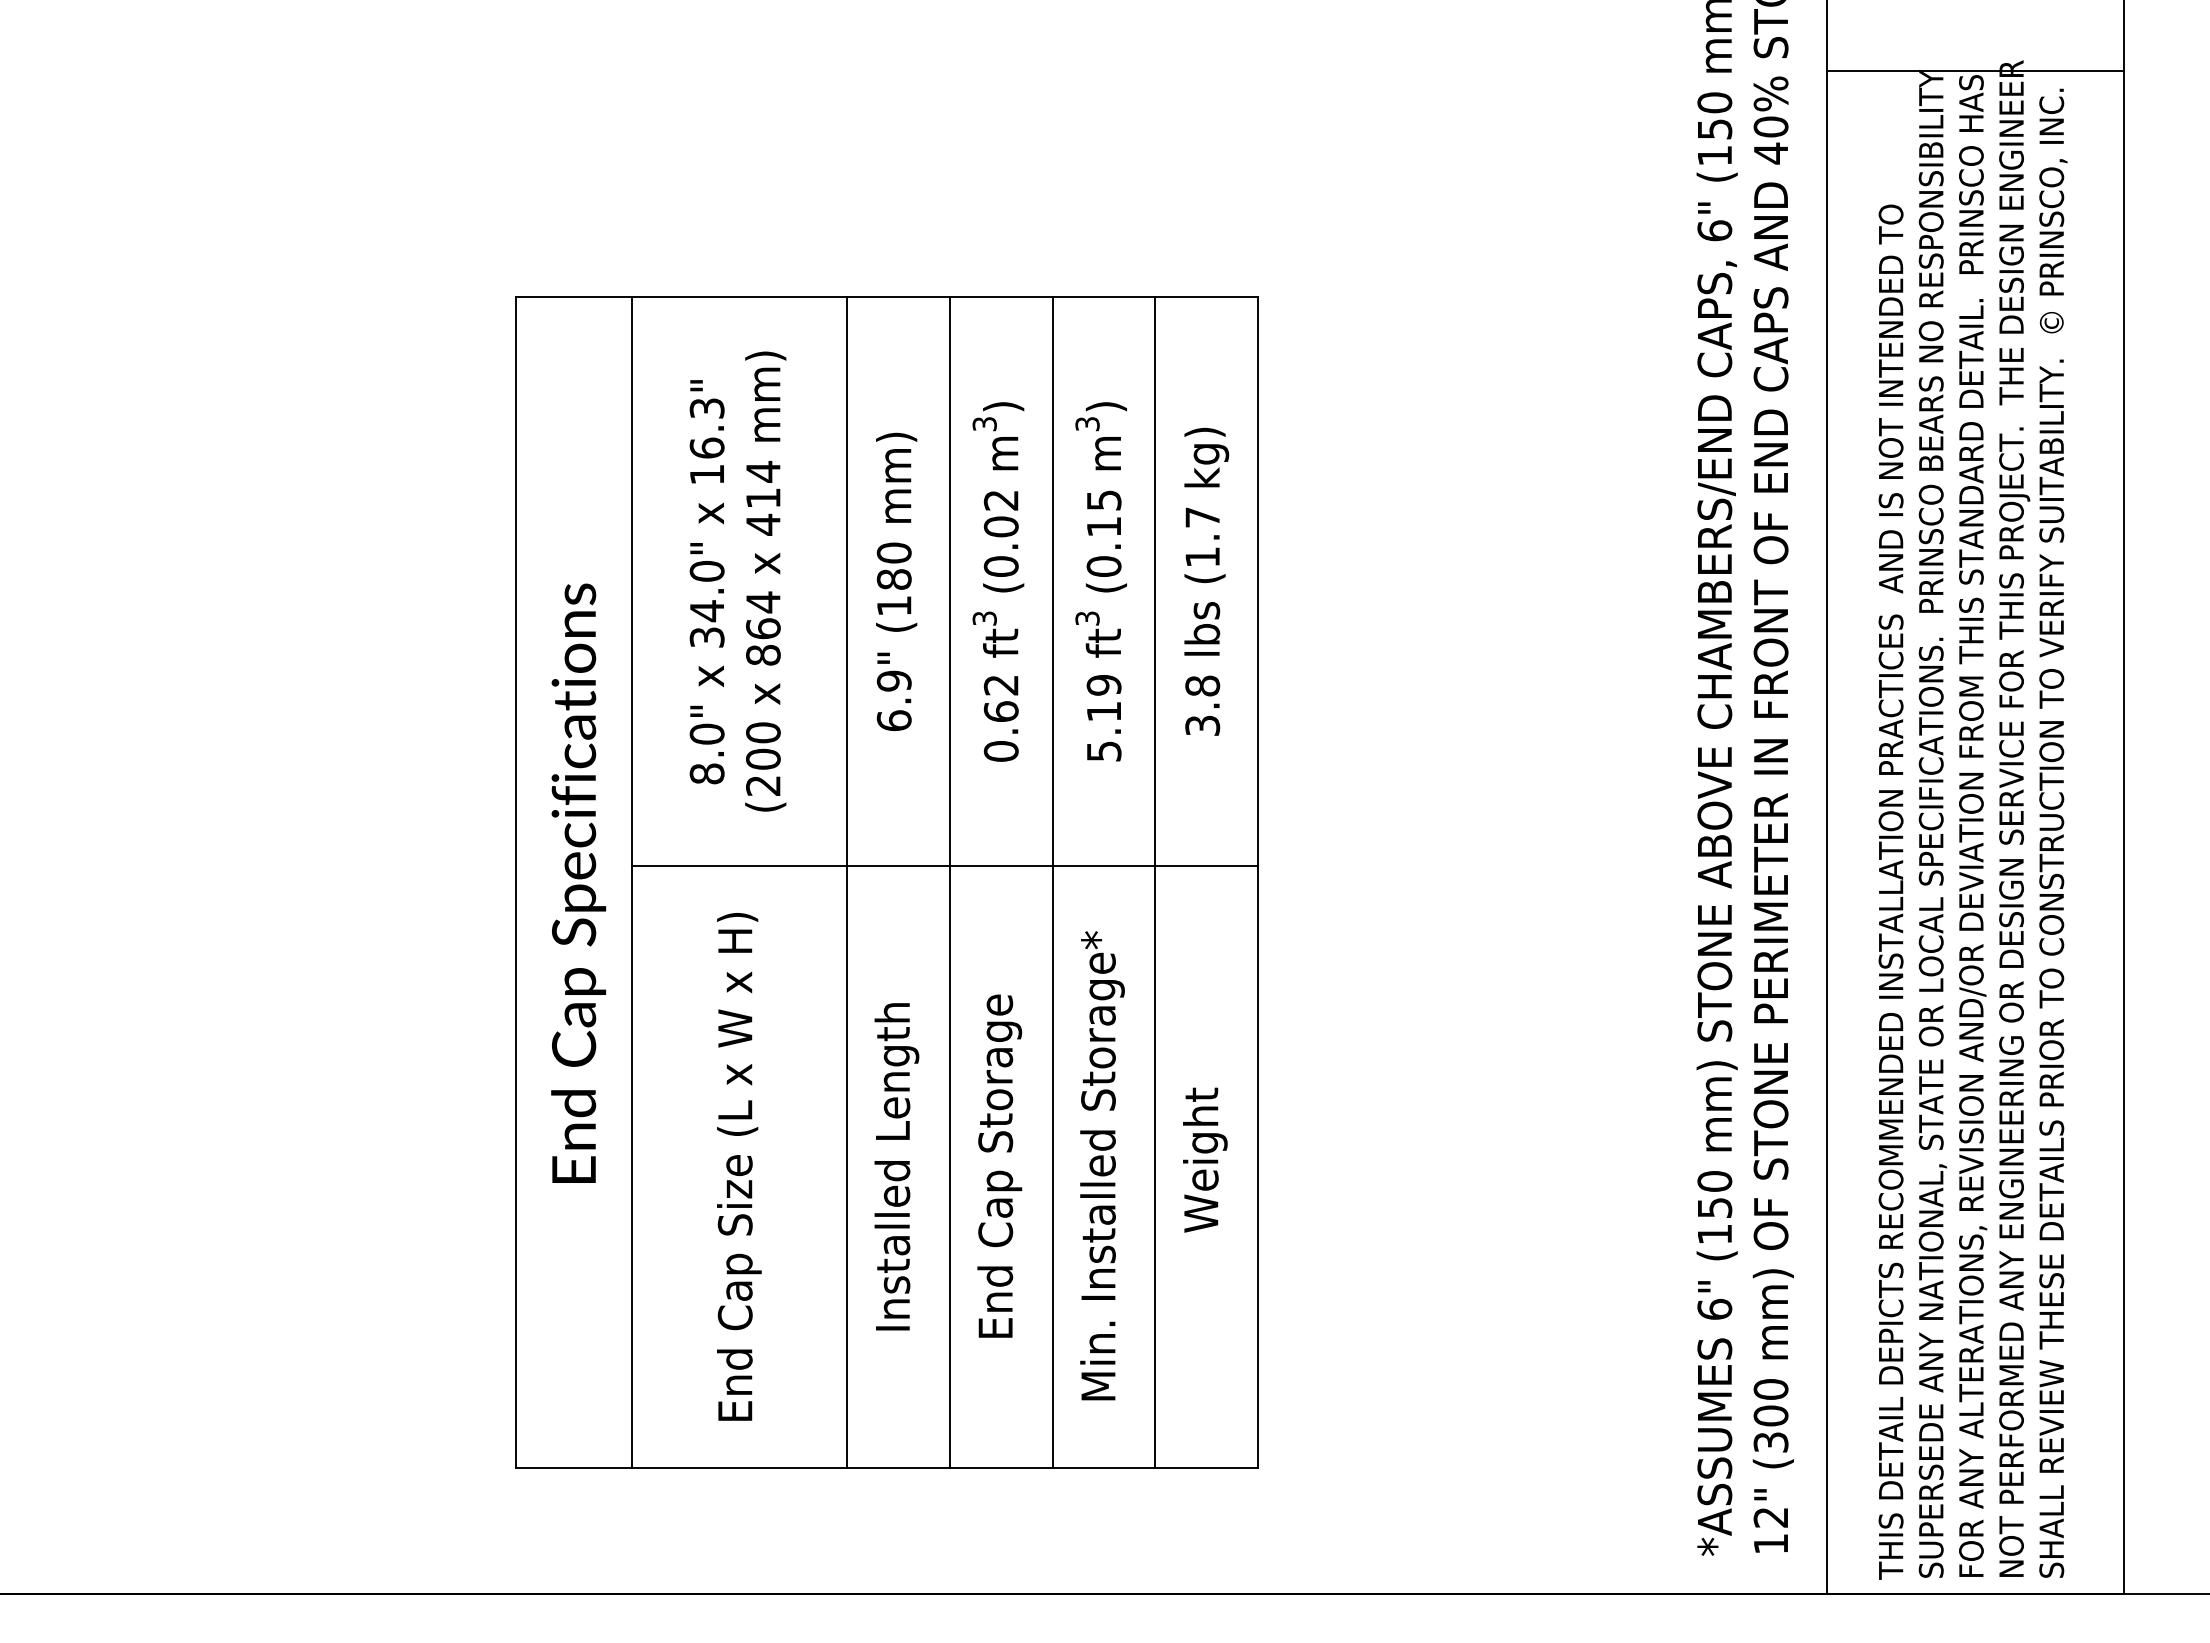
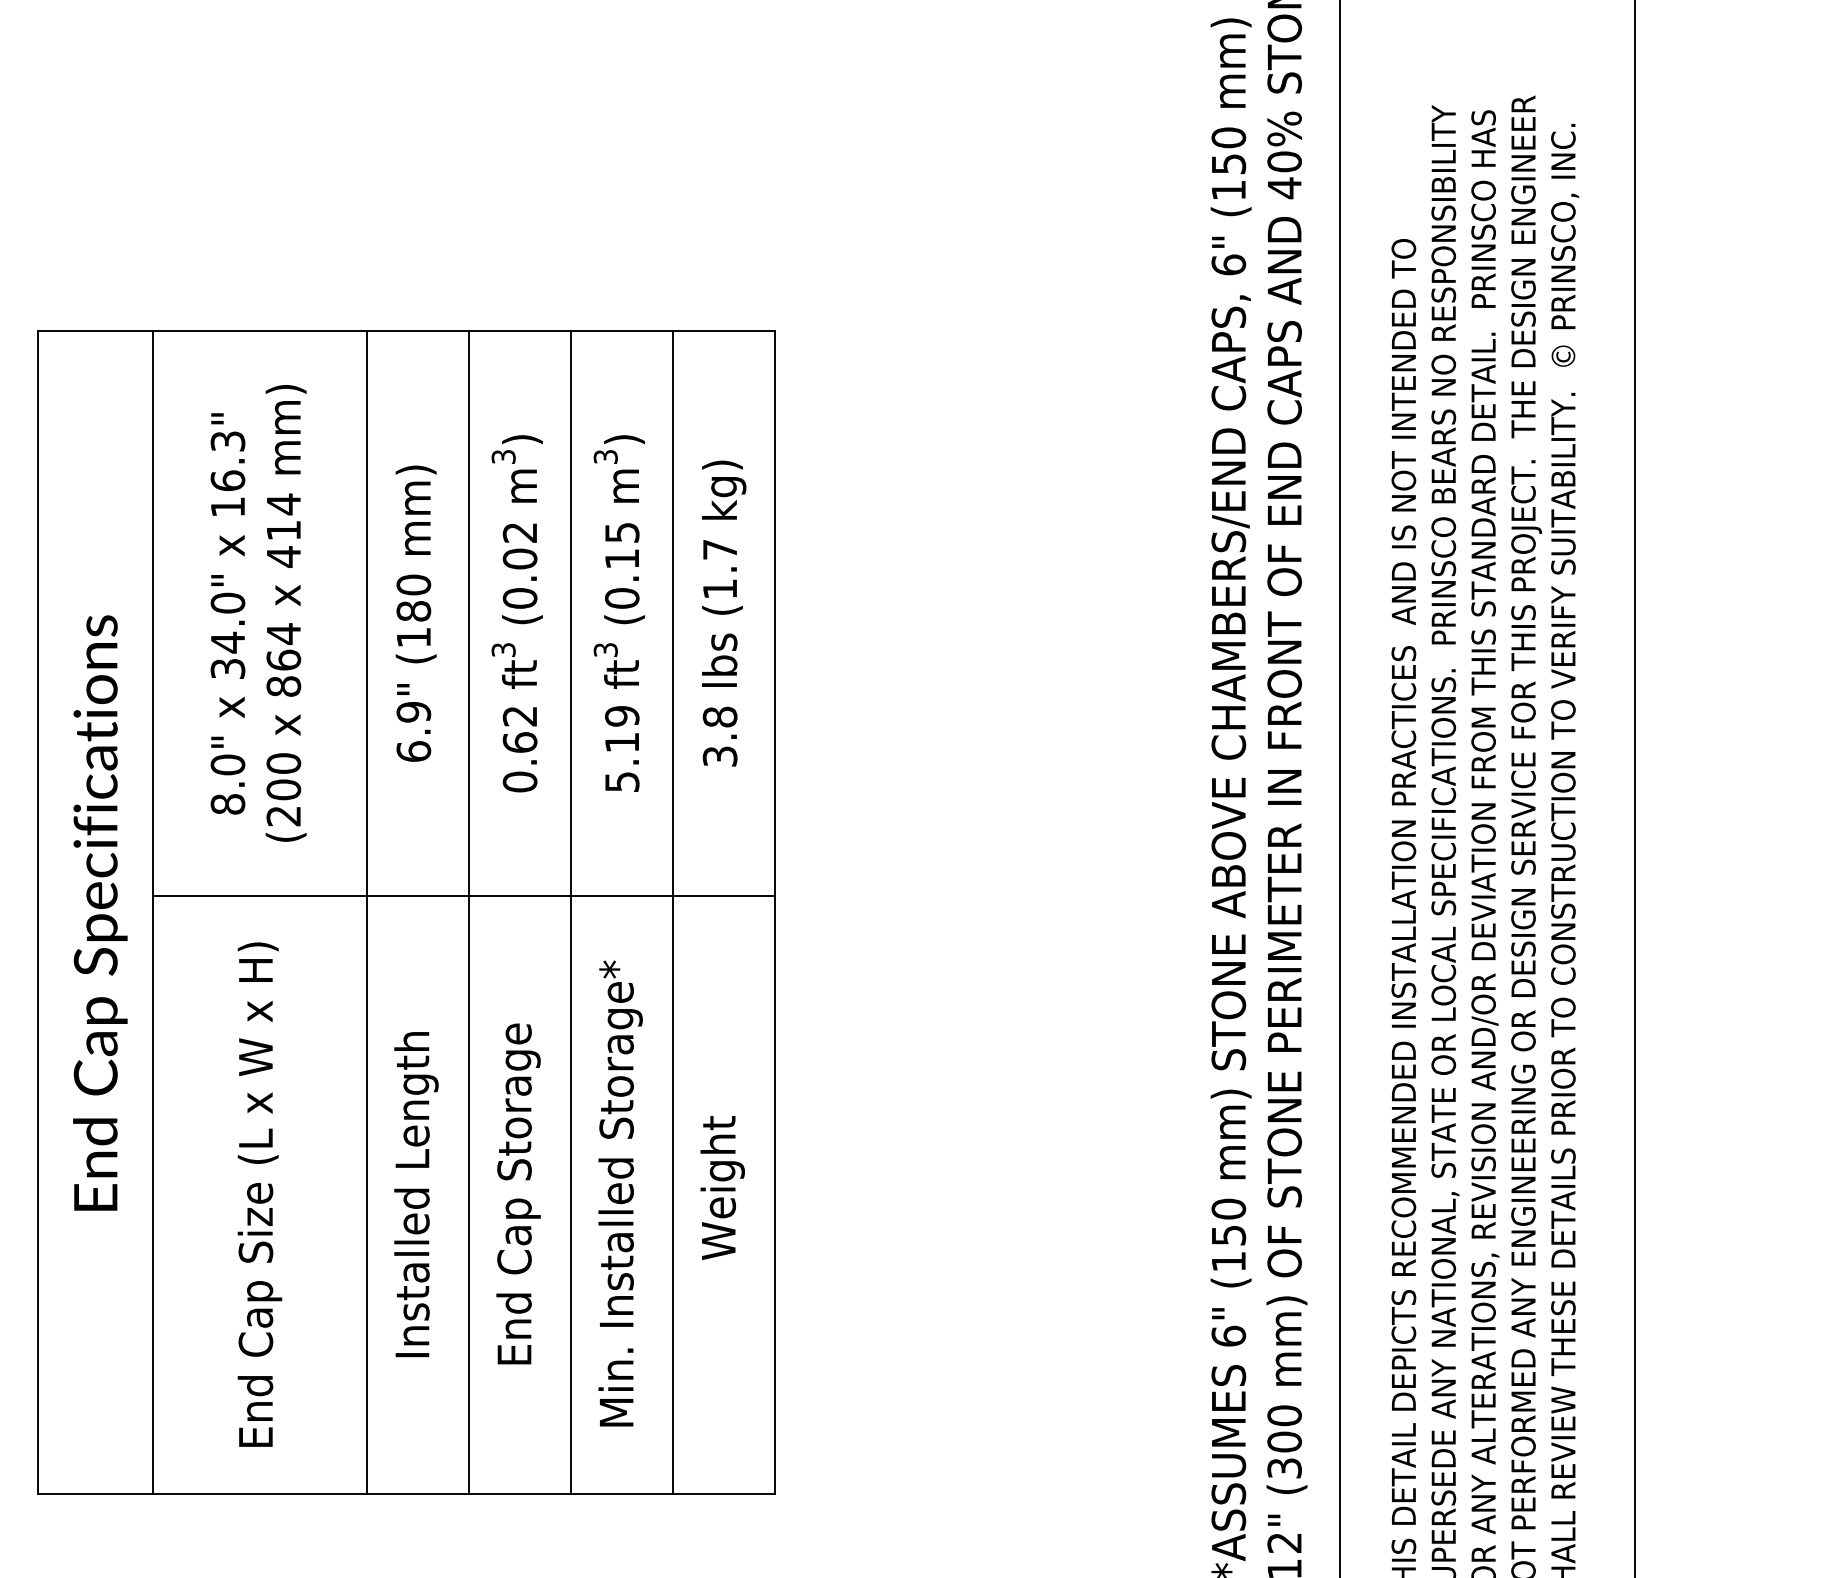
line: (1975, 70) -> (1487, 105), removed

